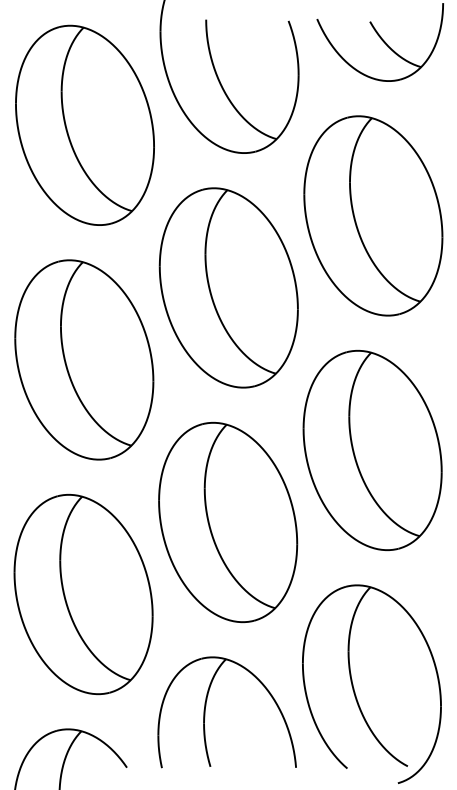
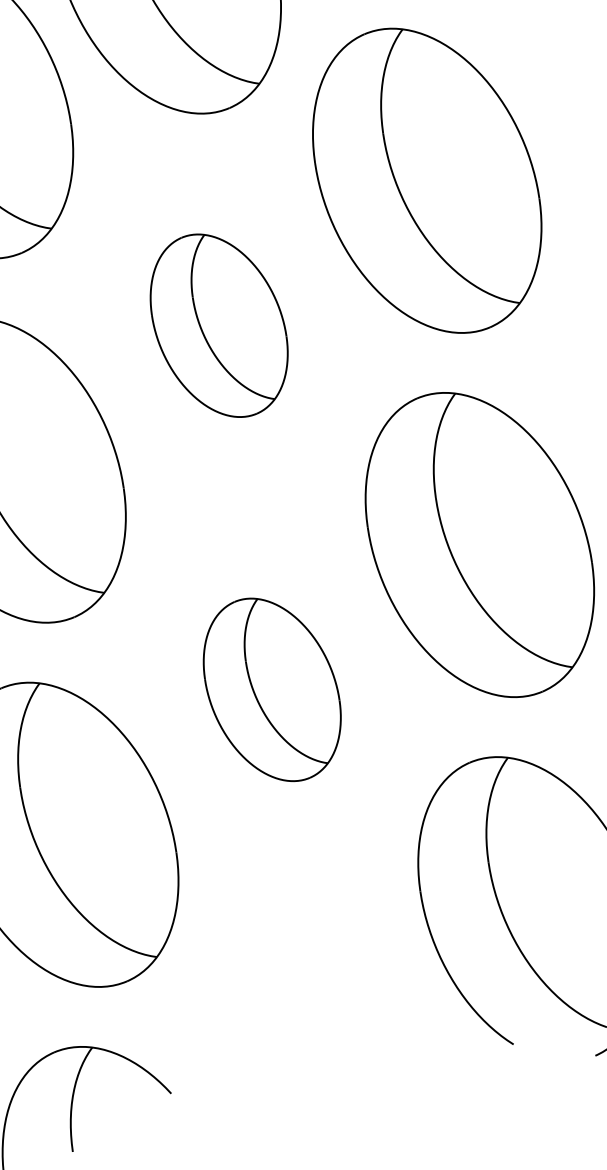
part: (228, 287) -> (218, 325), size x0.6
part: (228, 522) -> (272, 689), size x0.6
part: (206, 706) -> (280, 980), removed

